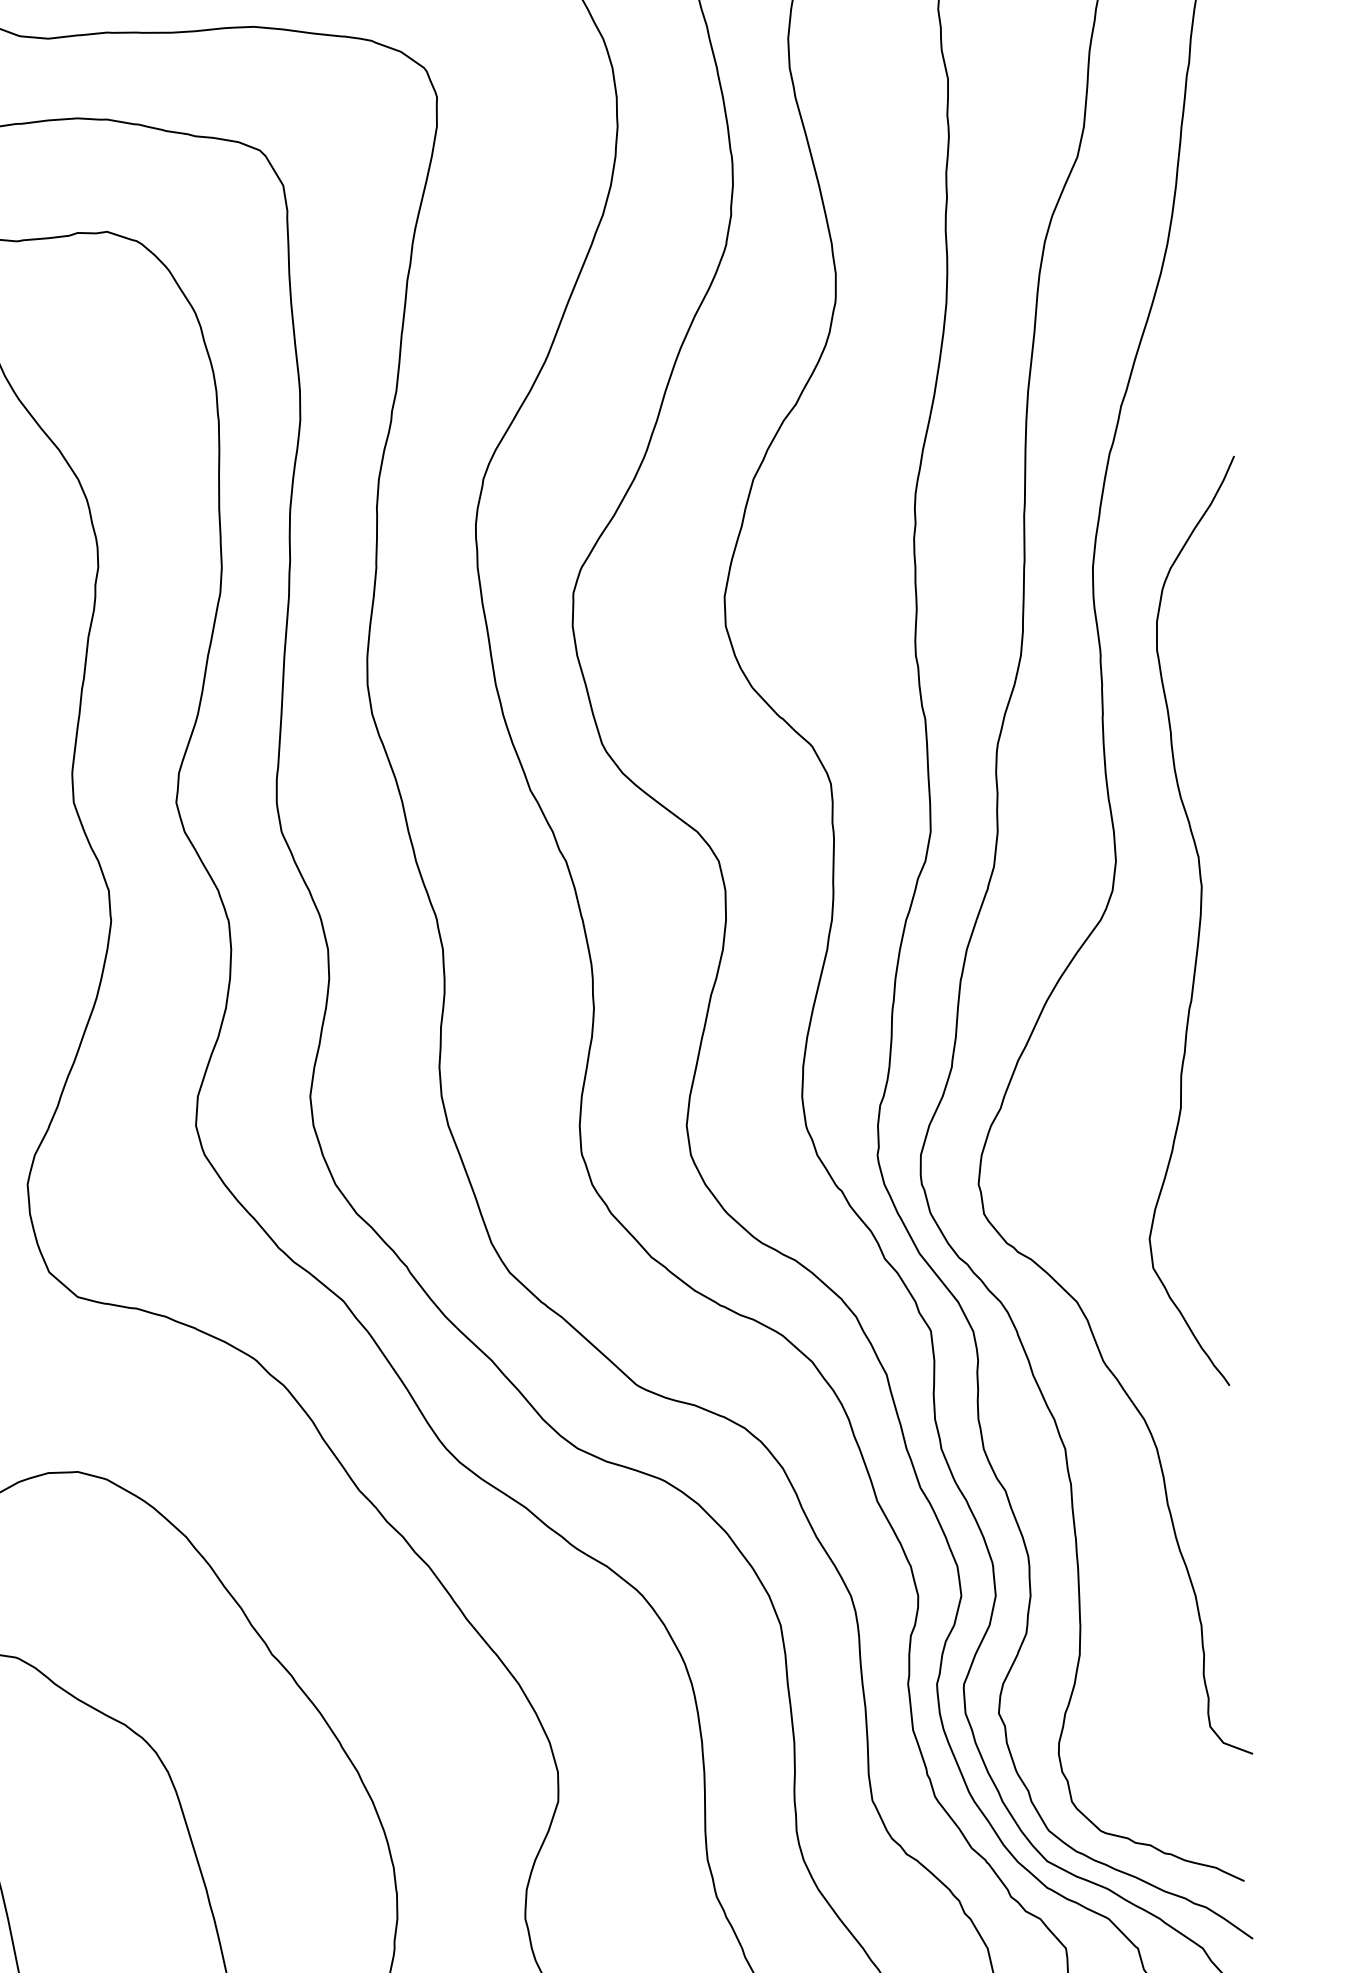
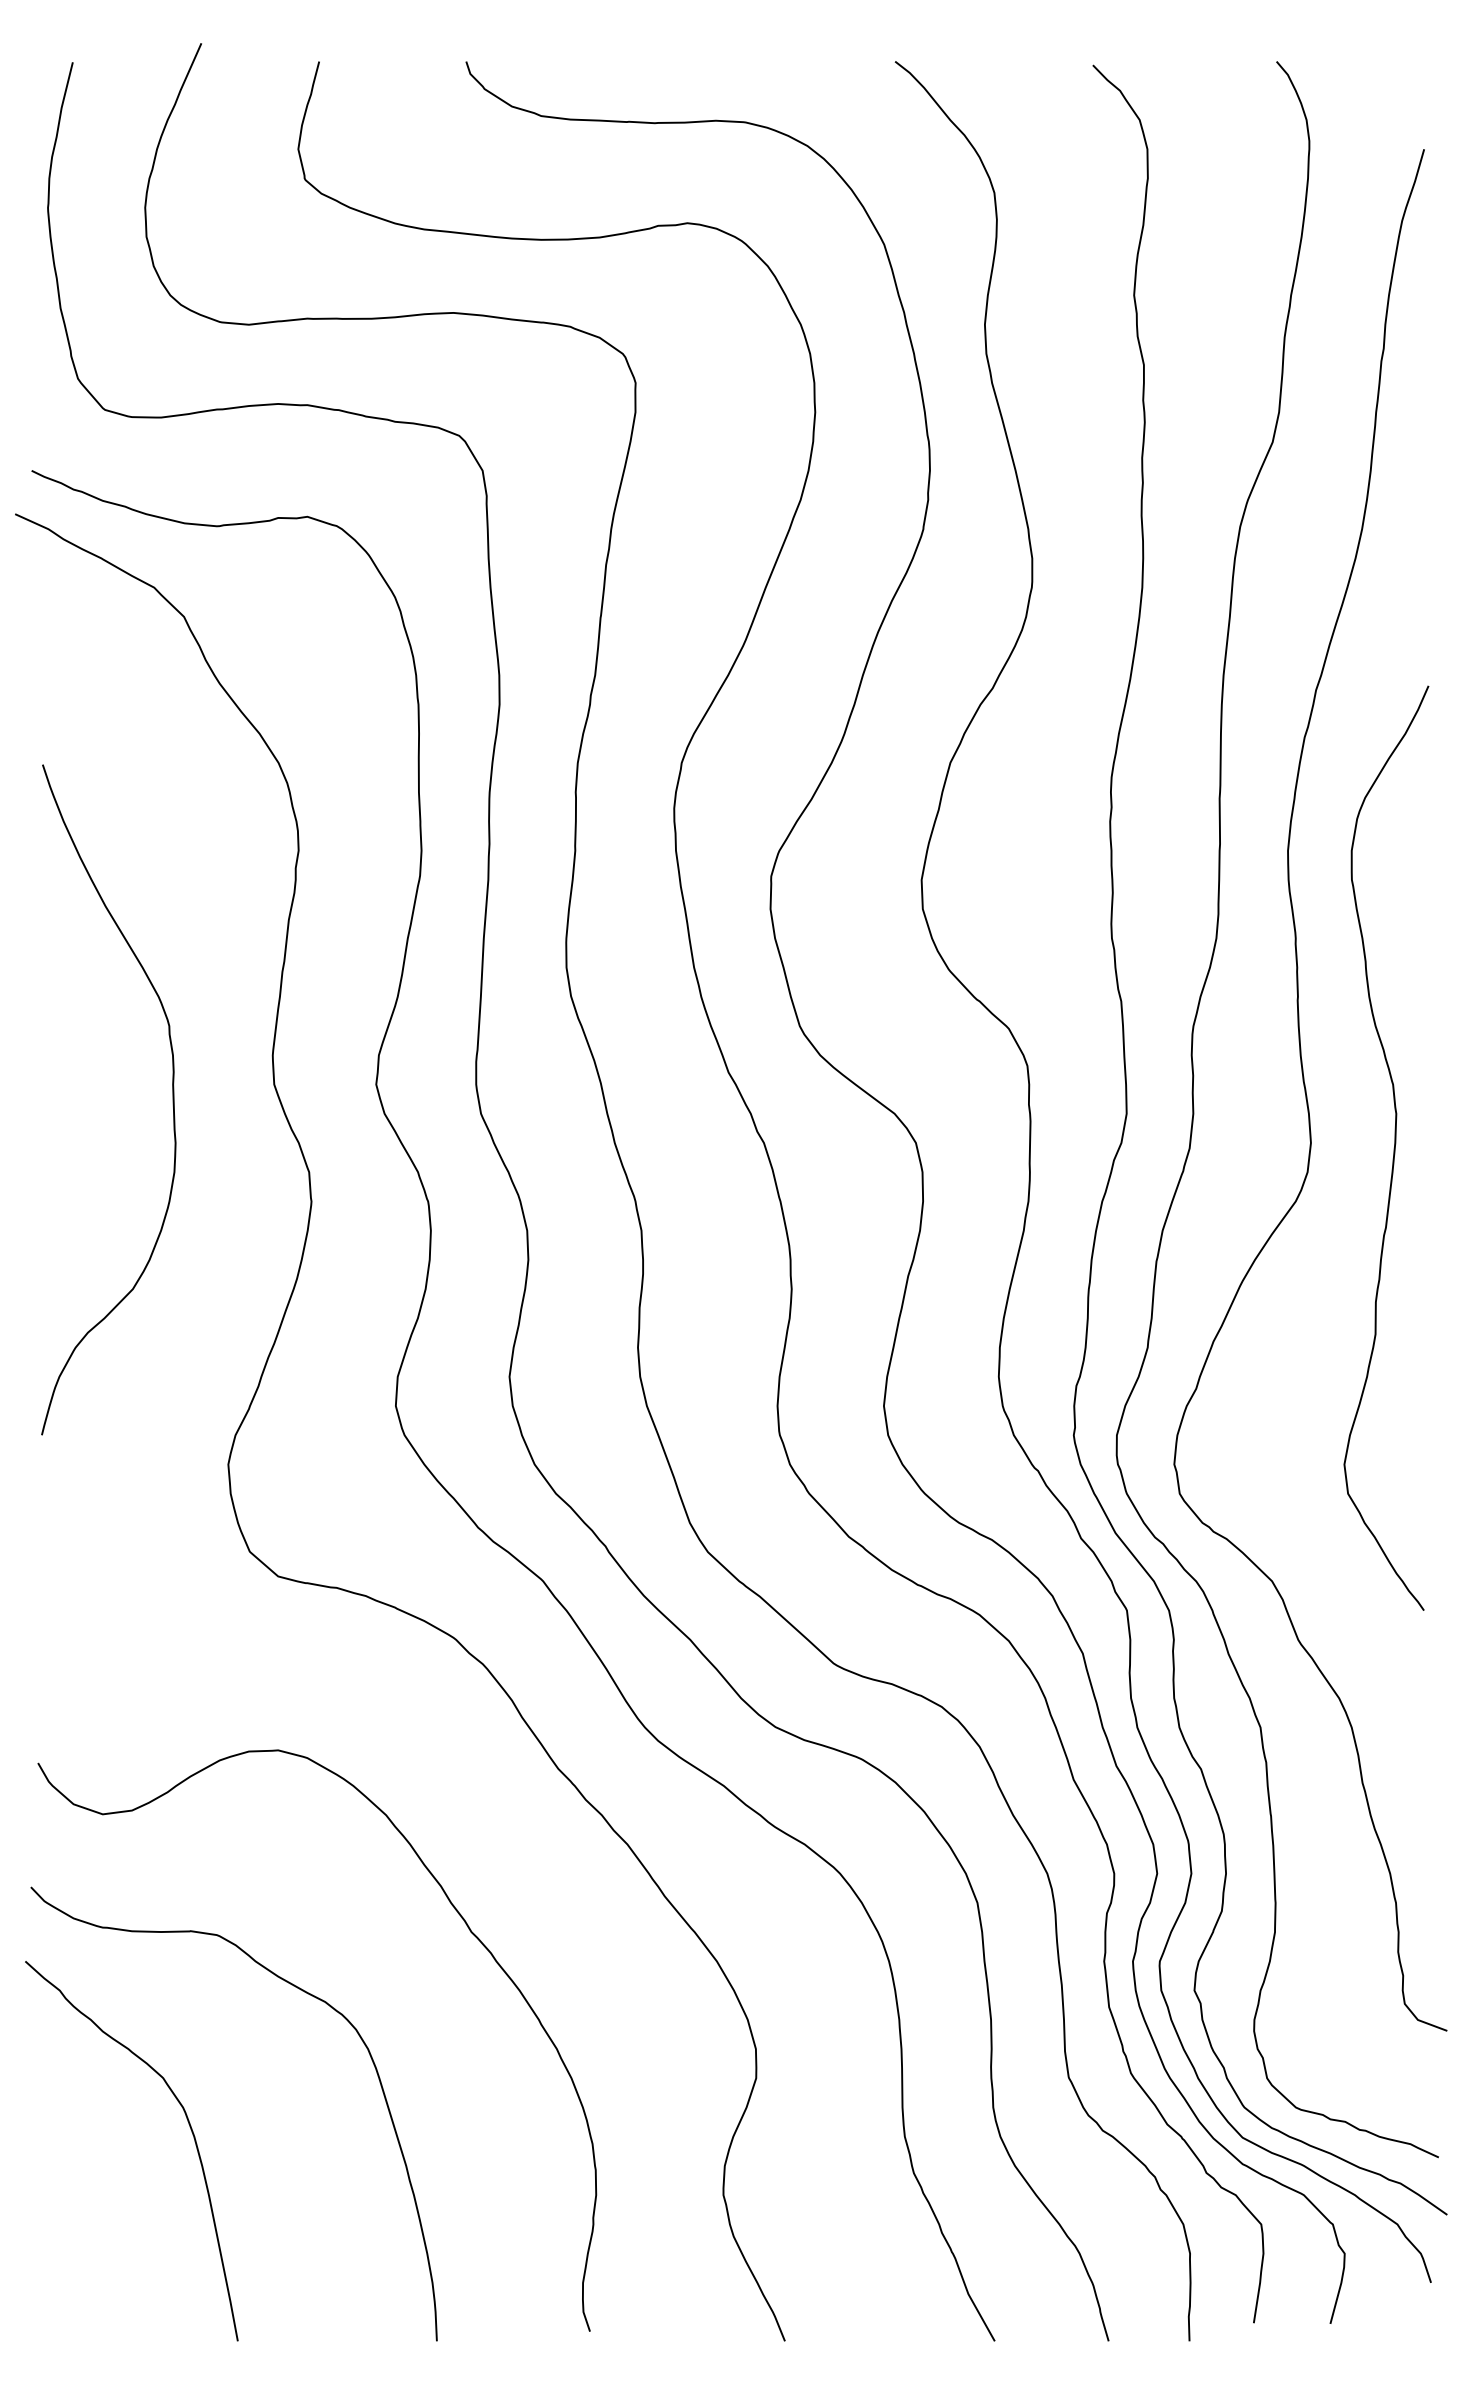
curve: (1198, 921) -> (1393, 1148), moved

